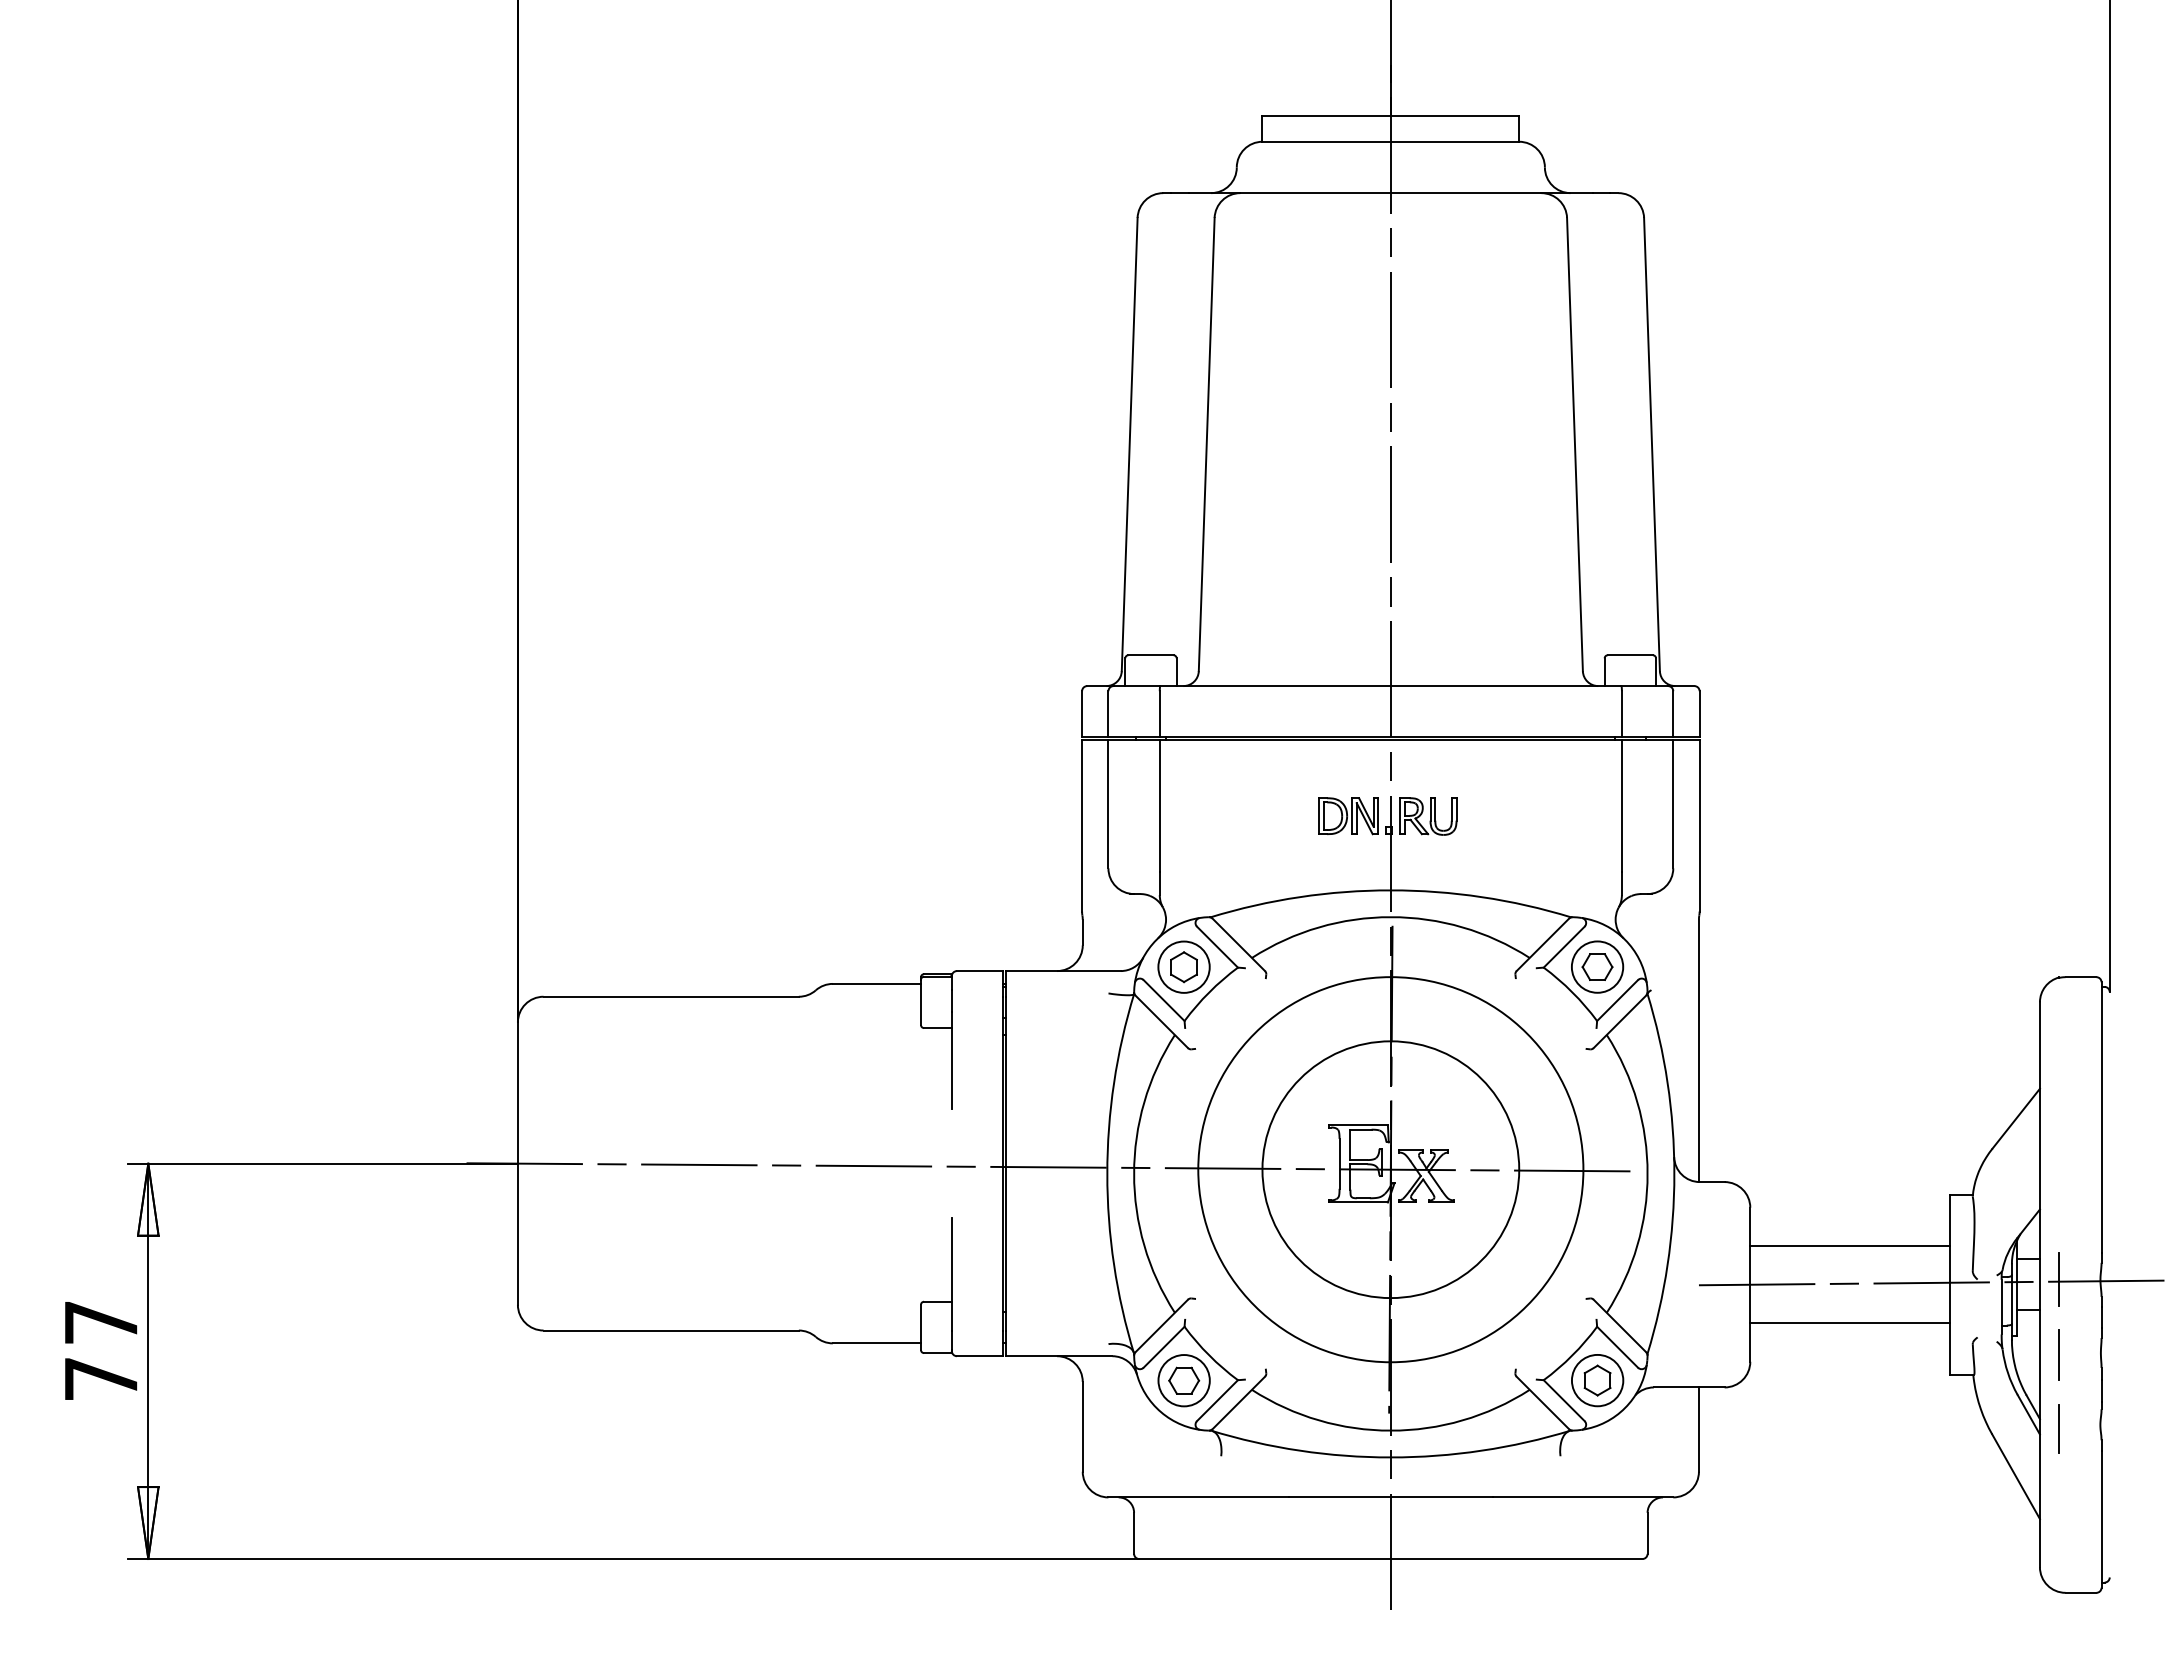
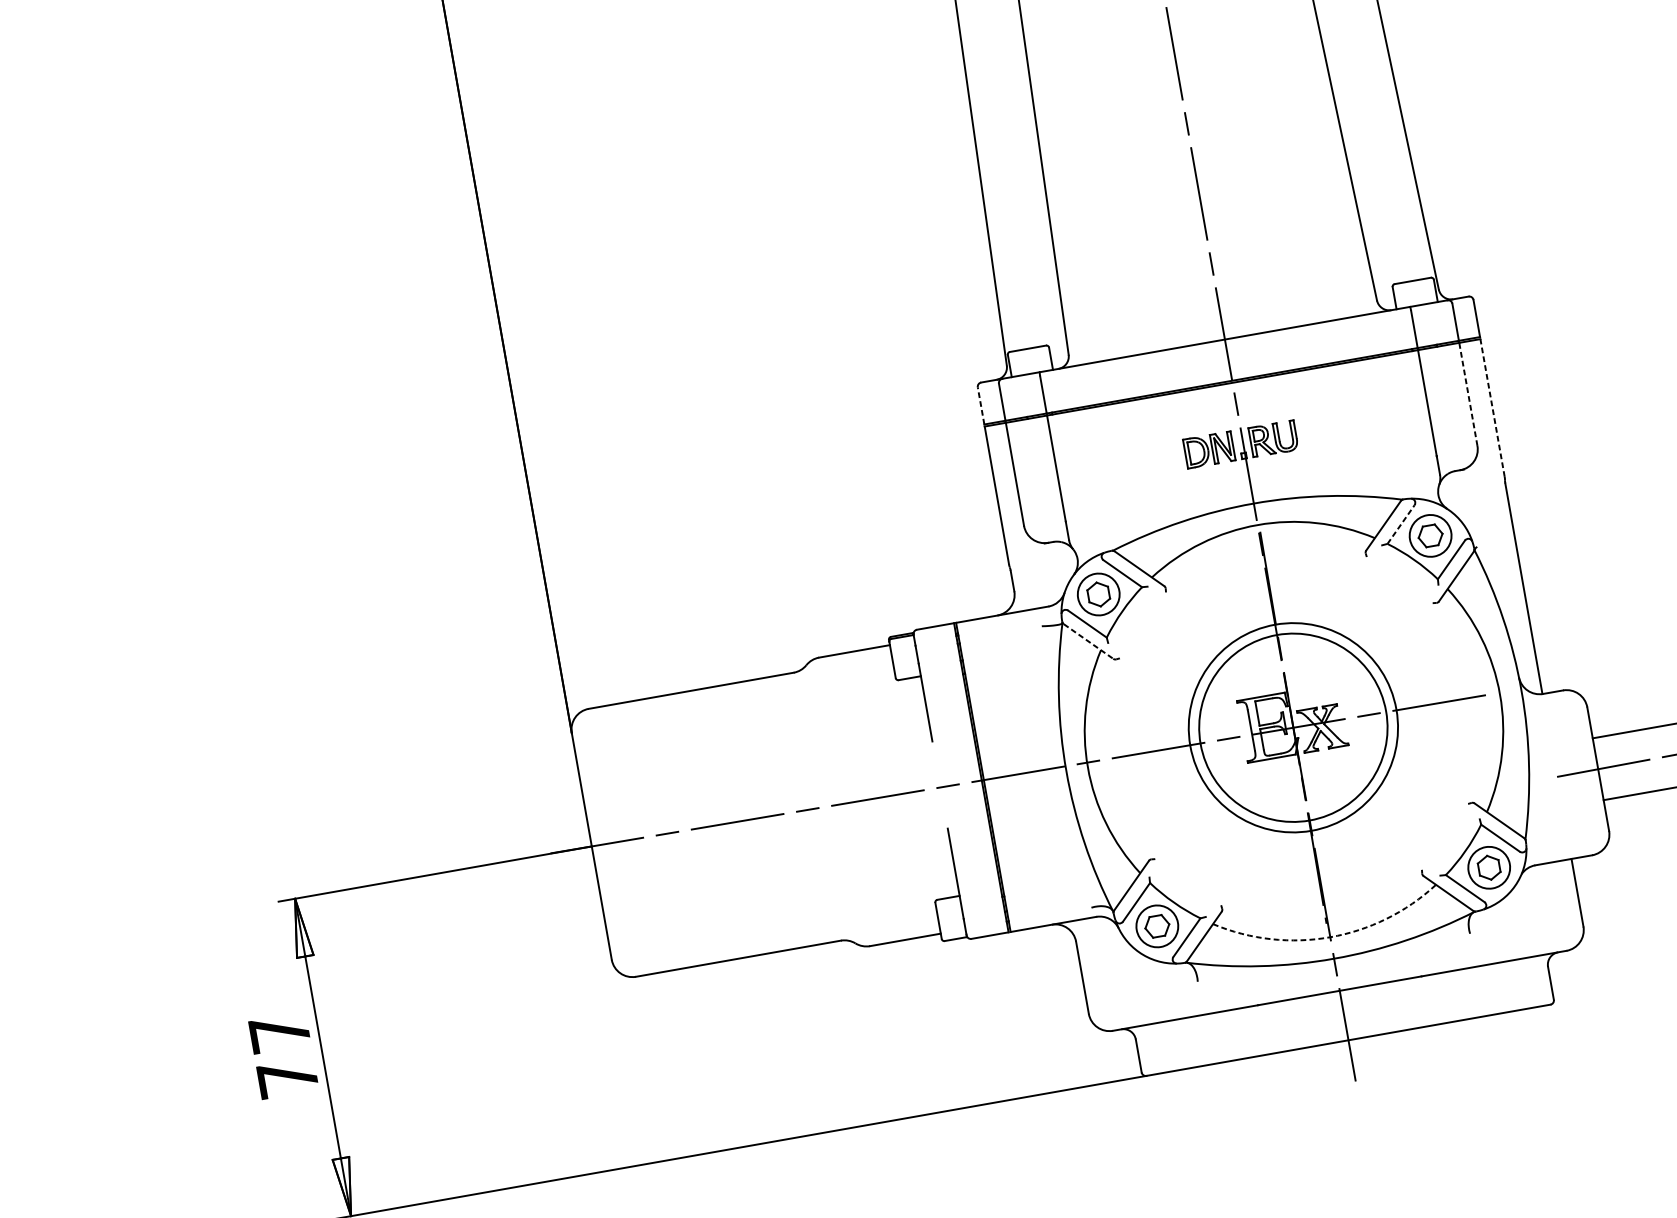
line: (1082, 713) -> (981, 405), solid -> dashed
line: (1673, 803) -> (1468, 393), solid -> dashed
line: (1699, 825) -> (1492, 407), solid -> dashed
line: (1564, 947) -> (1401, 524), solid -> dashed
line: (1161, 1021) -> (1088, 641), solid -> dashed
circle: (1390, 1169) -> (1293, 727), size x0.6
arc: (1390, 1430) -> (1330, 937), solid -> dashed

